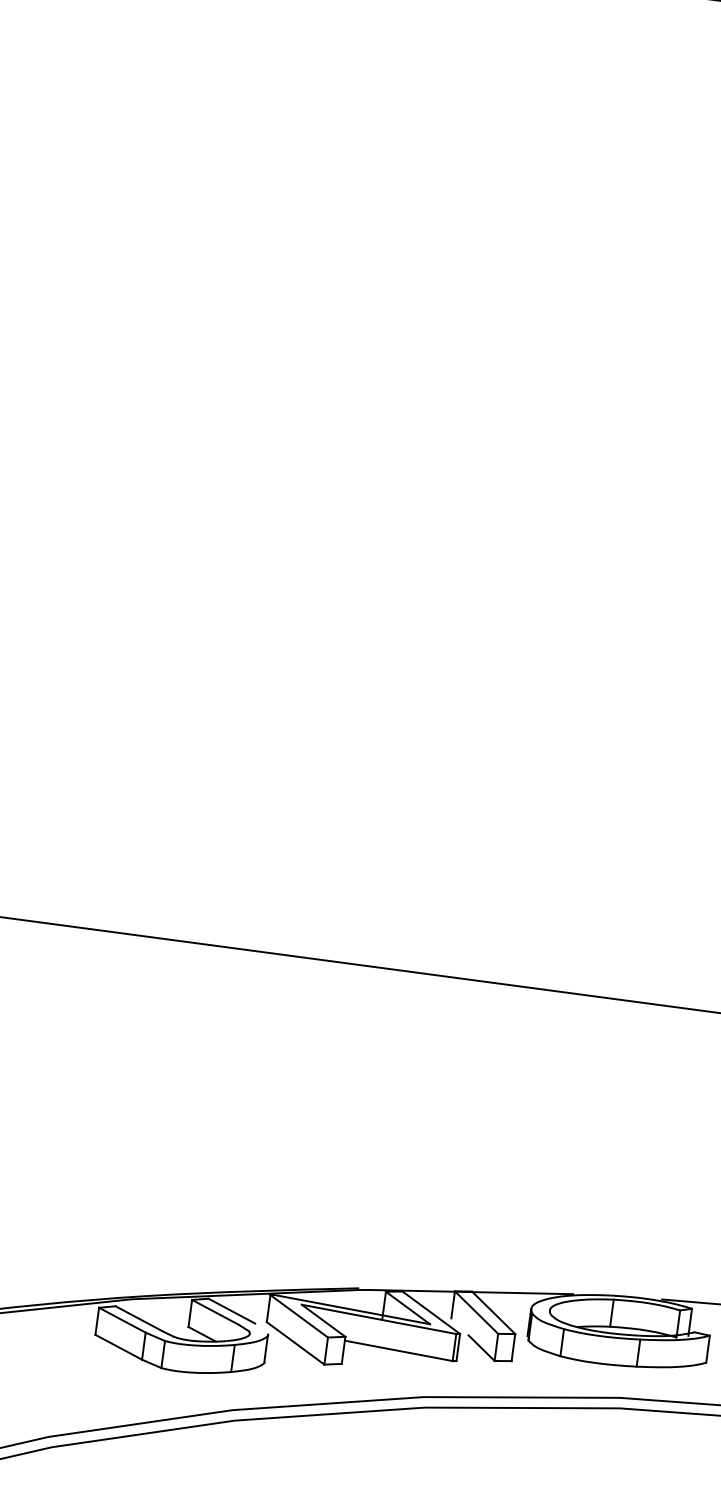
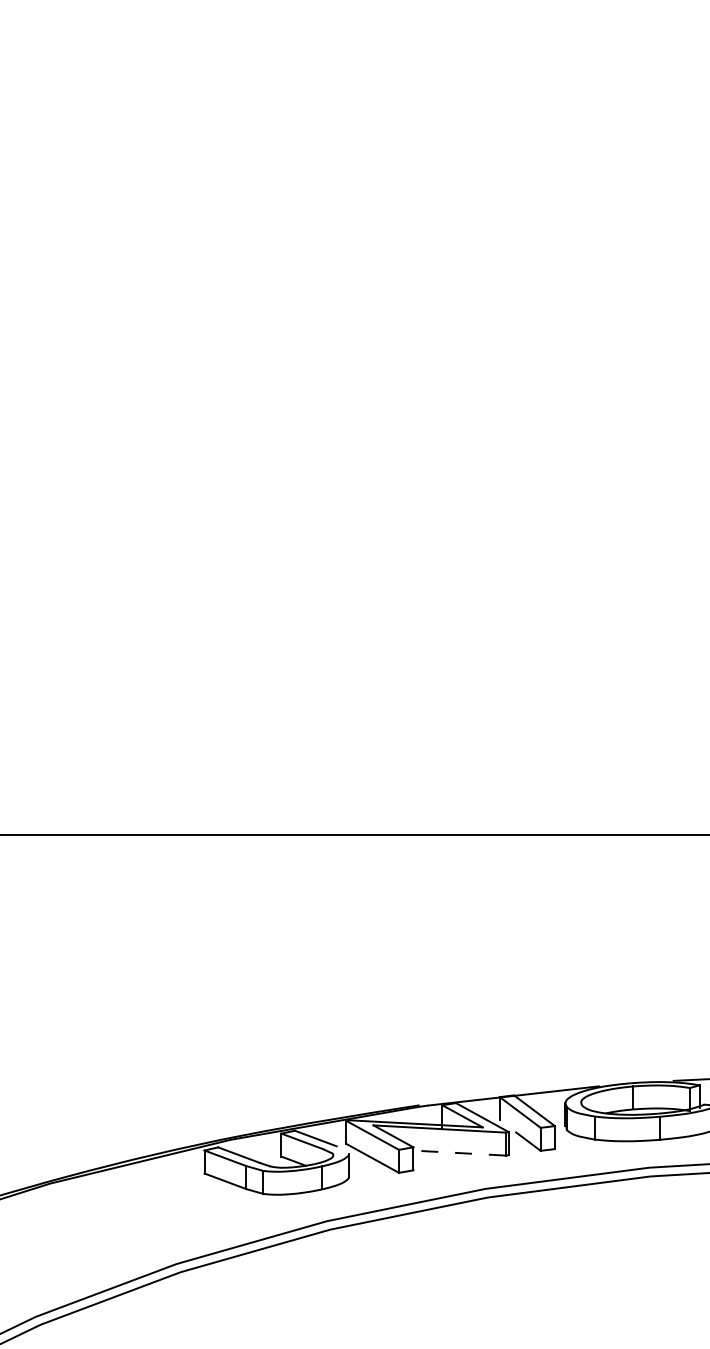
line: (398, 1351) -> (459, 1153), solid -> dashed

